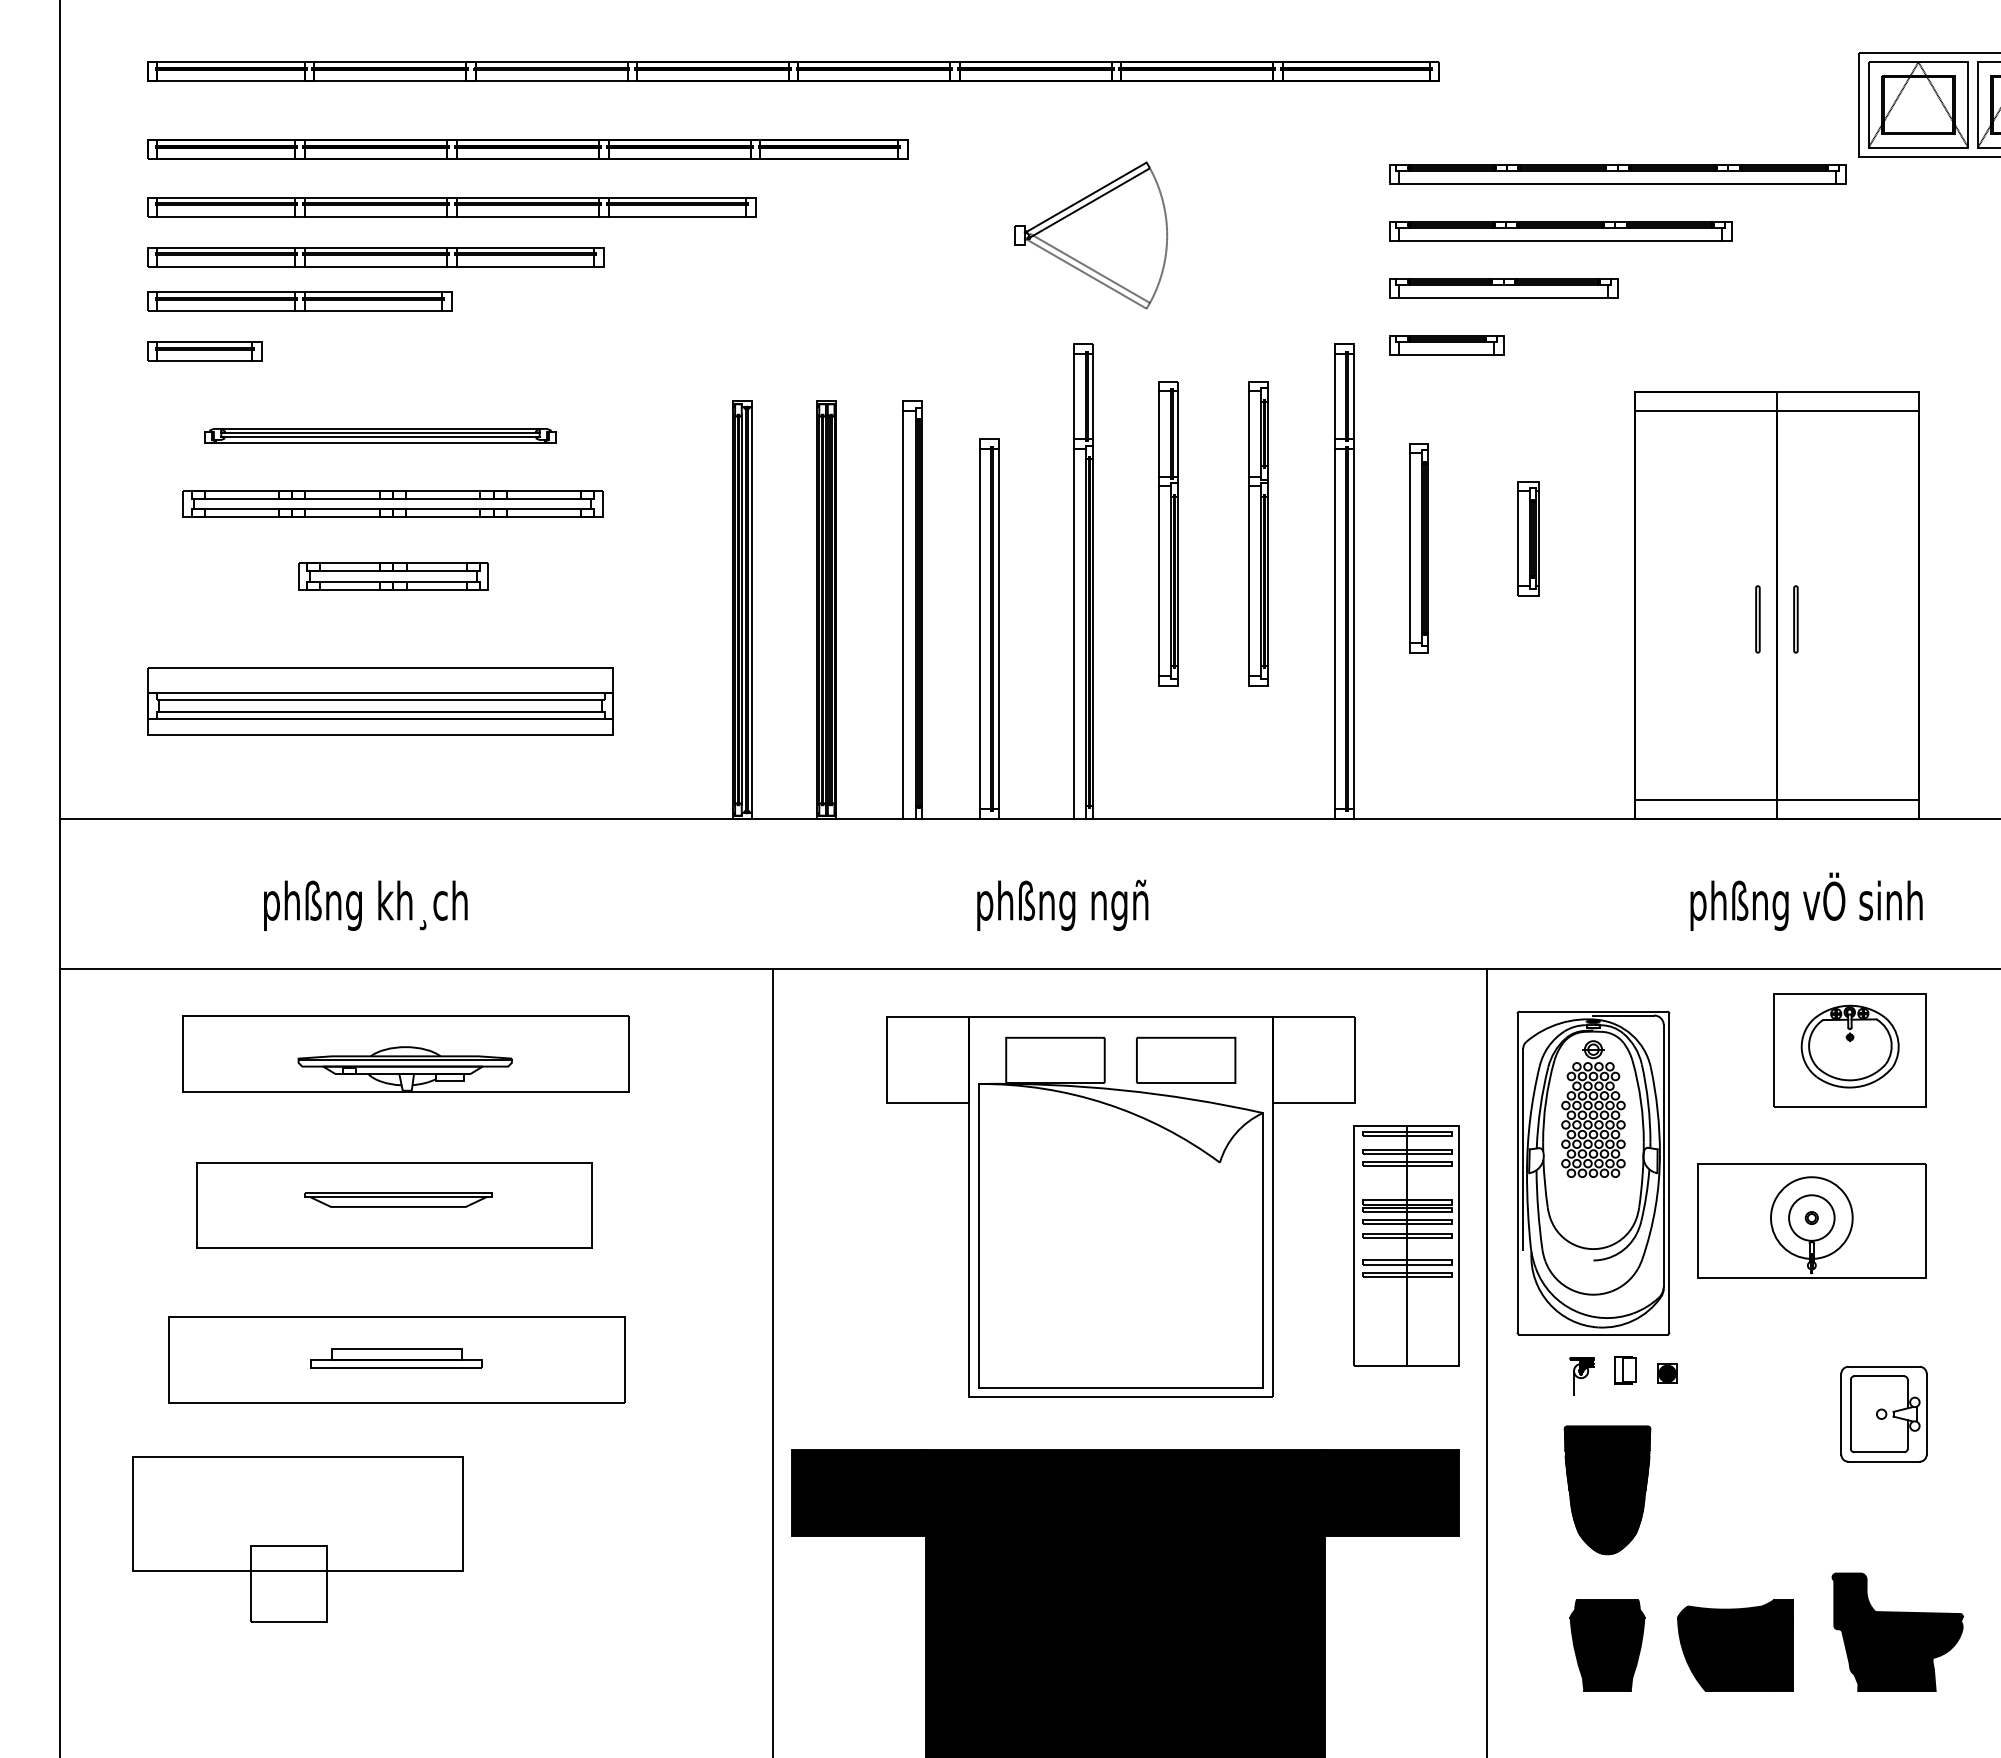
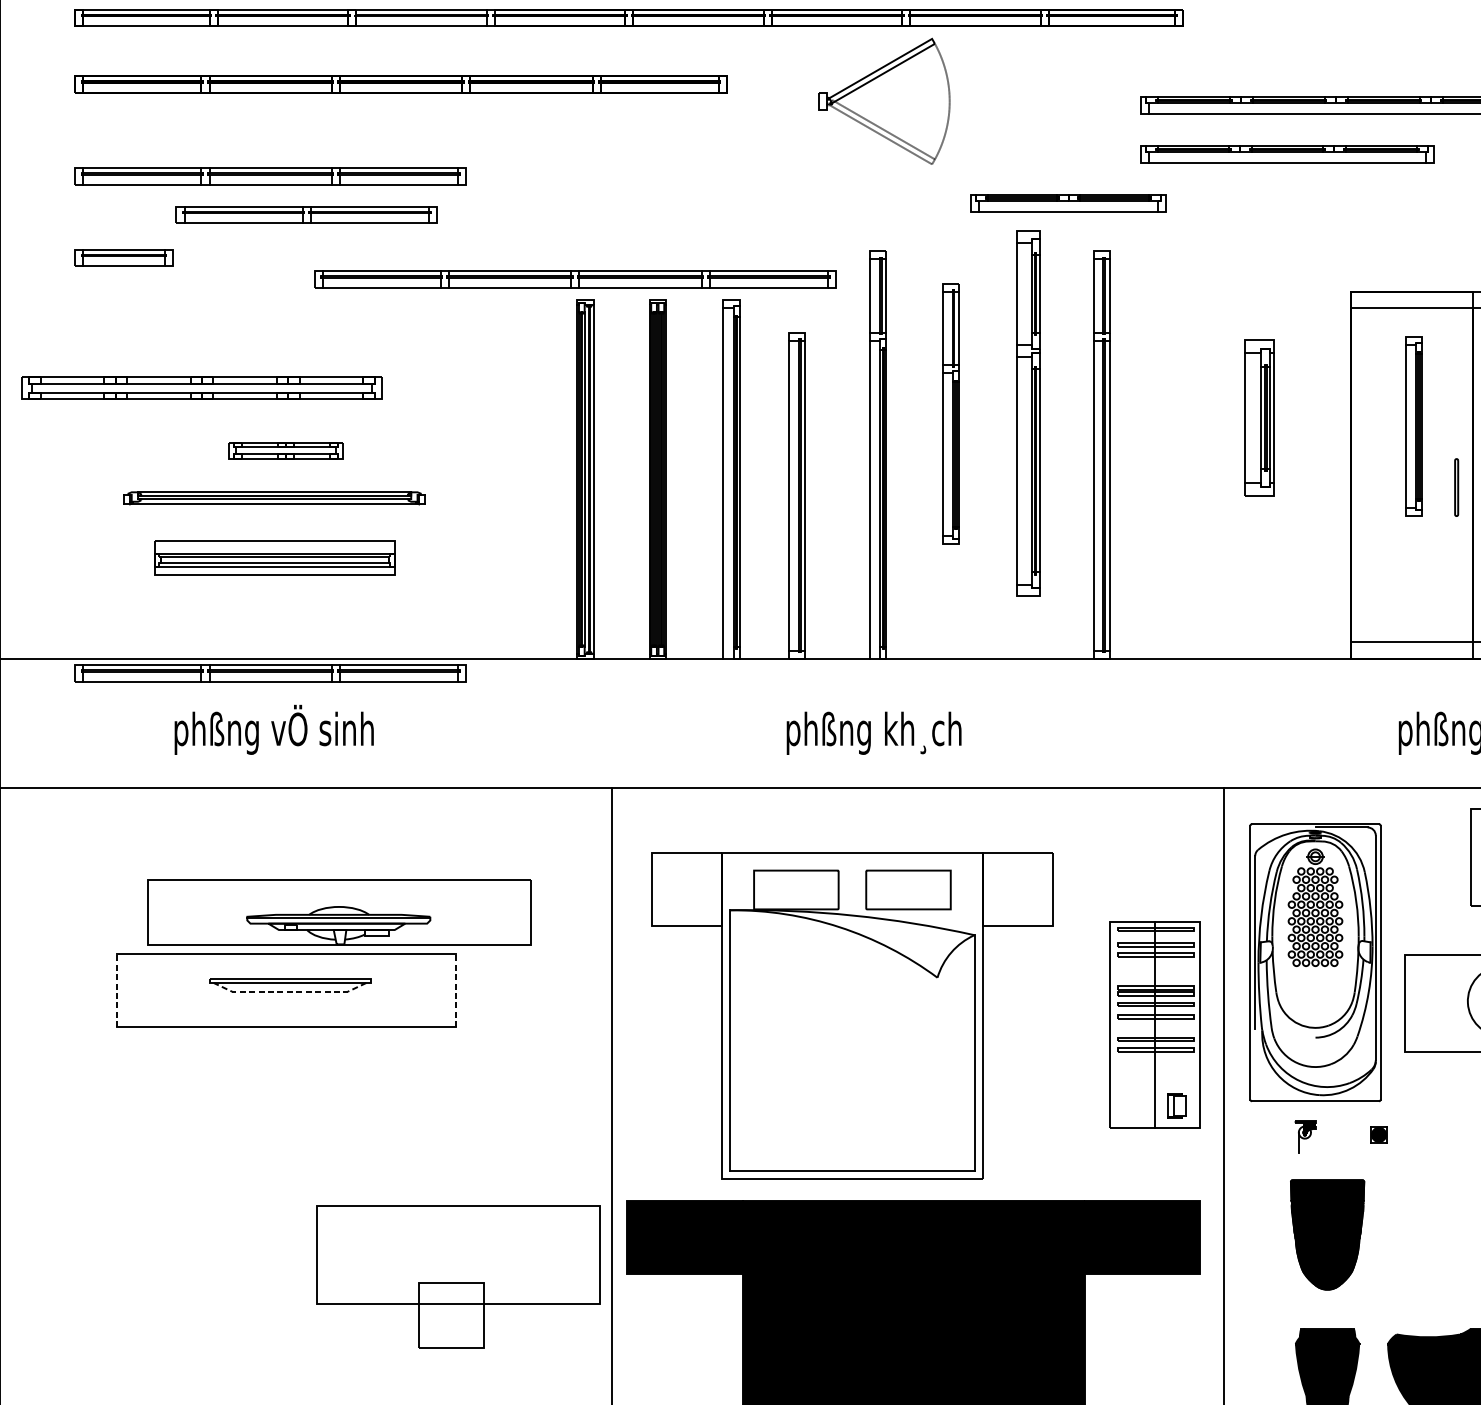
part: (451, 207) -> (575, 279), moved
part: (1090, 235) -> (883, 101), moved
part: (1503, 288) -> (1068, 203), moved
part: (299, 301) -> (306, 214), moved
part: (1446, 345) -> (1189, 252), removed
part: (380, 435) -> (274, 497), moved
part: (392, 503) -> (201, 388), moved
part: (1258, 533) -> (1028, 413), size x1.4
part: (1528, 538) -> (1259, 418), size x1.6
part: (1418, 548) -> (1413, 426), moved
part: (393, 576) -> (285, 450), size x0.7
part: (380, 701) -> (274, 558), size x0.6
part: (375, 836) -> (270, 673), added
text: (435, 901) -> (321, 729), phßng kh¸ch -> phßng vÖ sinh
text: (1135, 904) -> (922, 732), phßng ngñ -> phßng kh¸ch
part: (405, 1053) -> (339, 912), moved
line: (196, 1205) -> (116, 990), solid -> dashed
line: (592, 1205) -> (456, 990), solid -> dashed
line: (397, 1206) -> (289, 991), solid -> dashed
part: (1120, 1206) -> (852, 1015), moved
part: (396, 1359) -> (288, 1122), removed
part: (1625, 1370) -> (1176, 1106), moved
part: (297, 1539) -> (458, 1277), moved

